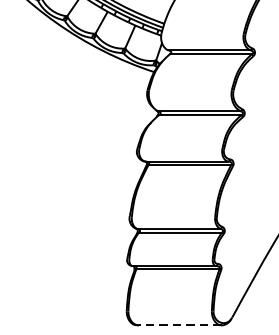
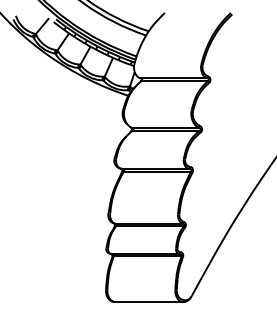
line: (180, 325) -> (149, 302), dashed -> solid

